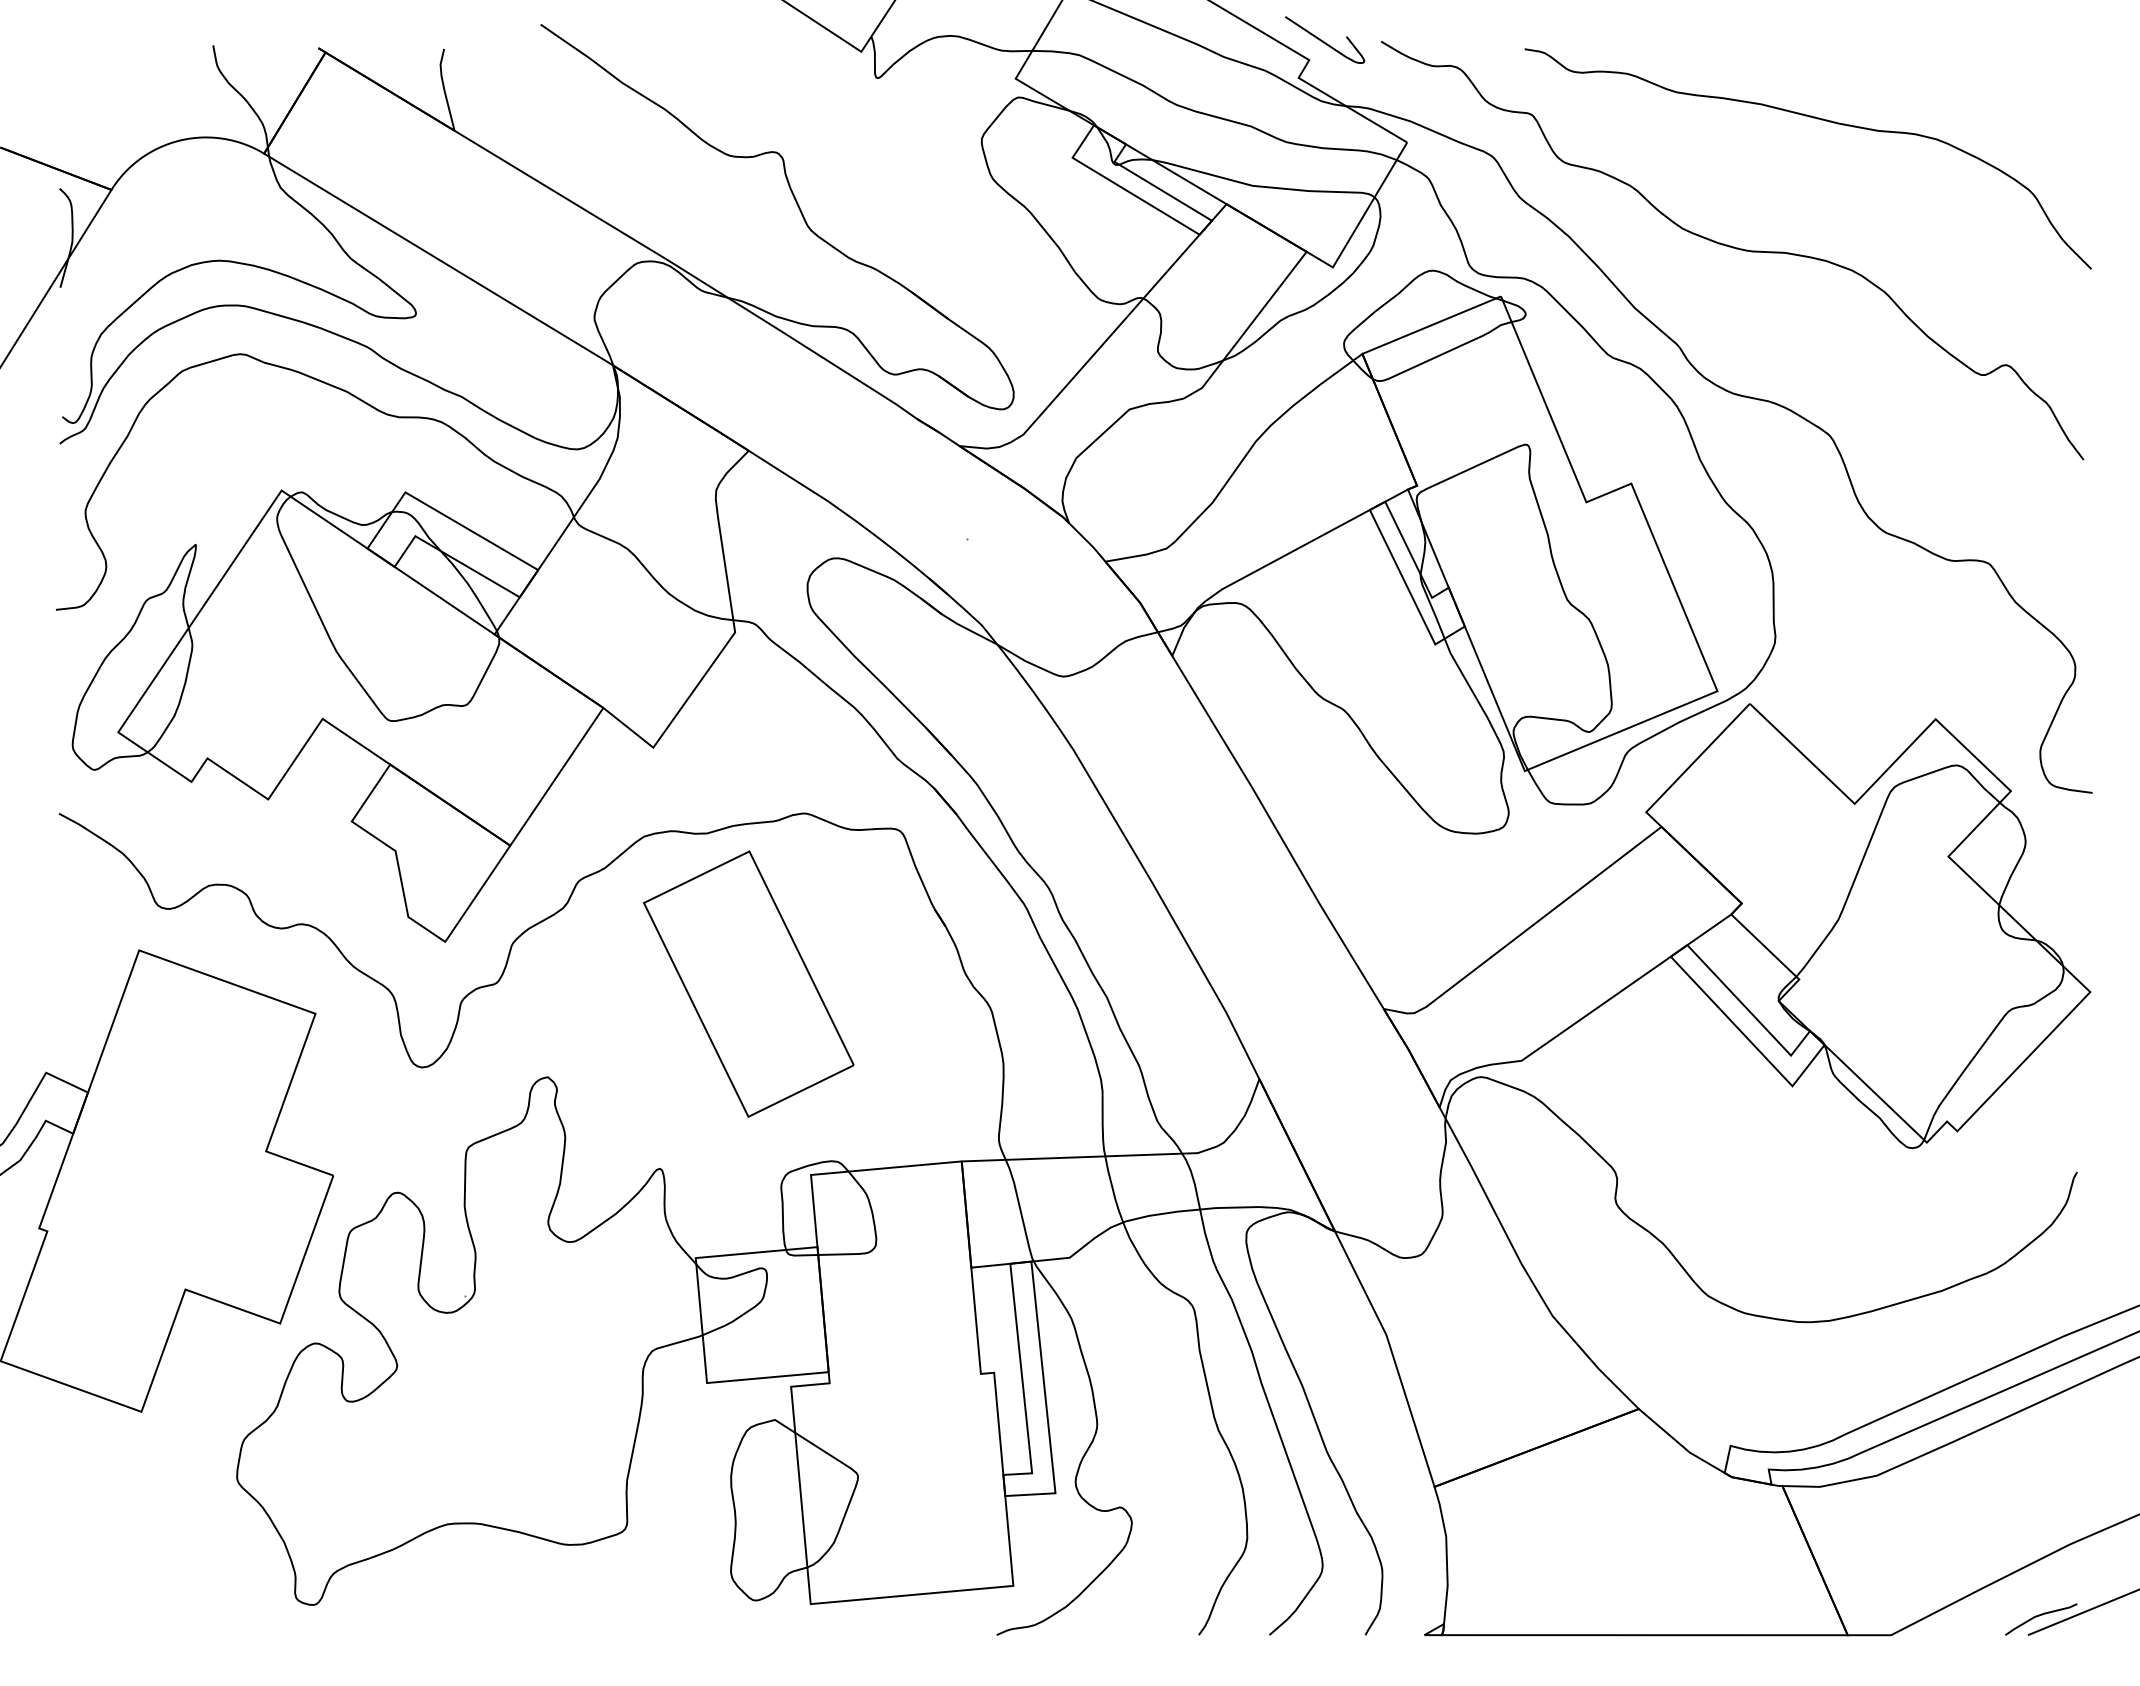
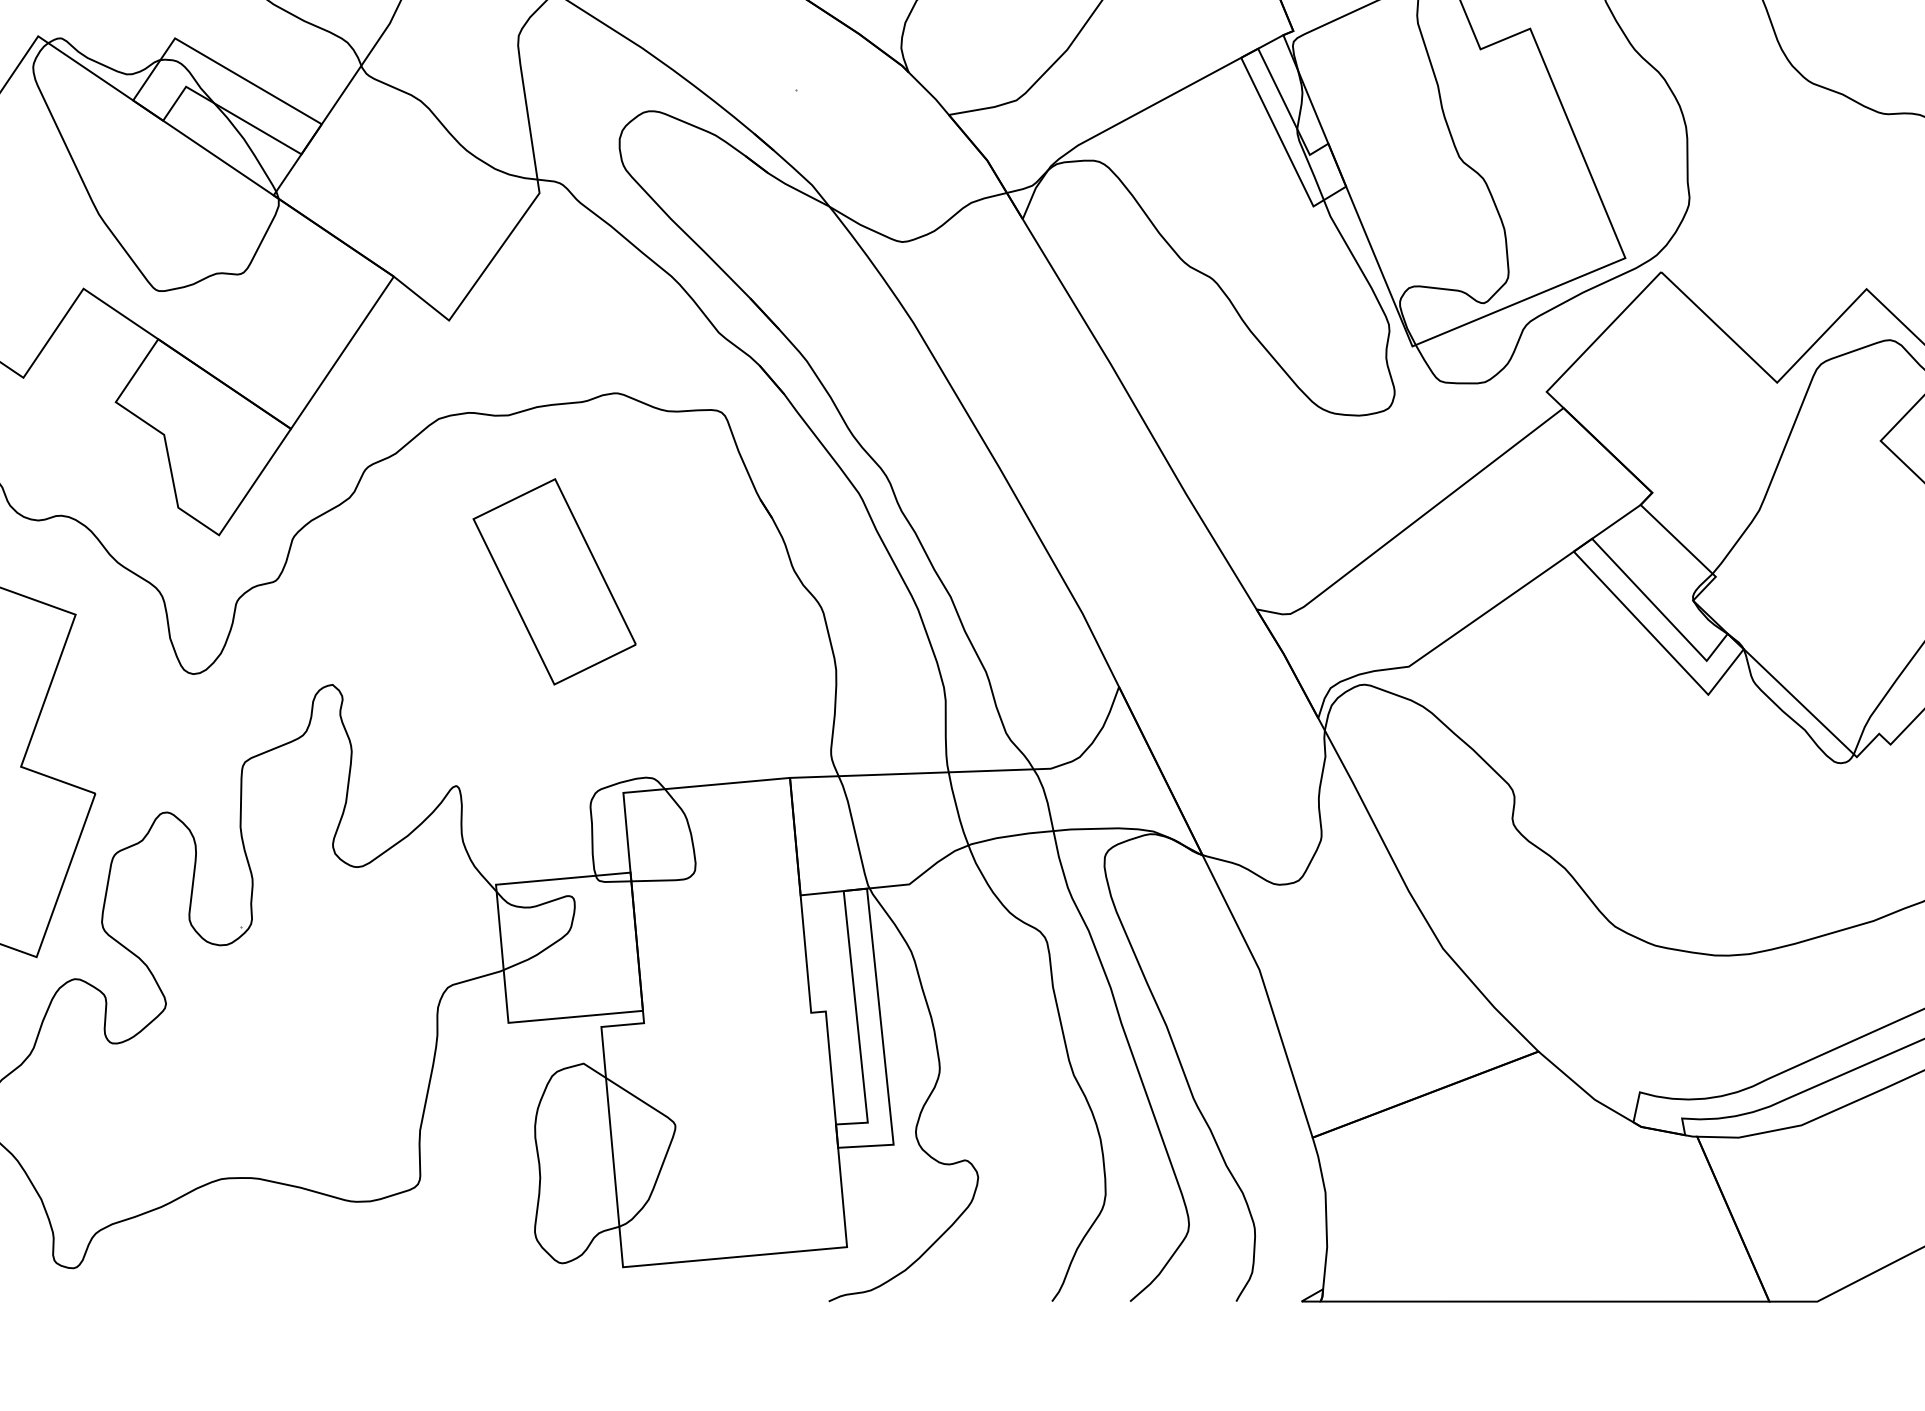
part: (748, 983) -> (554, 581), size x0.7

